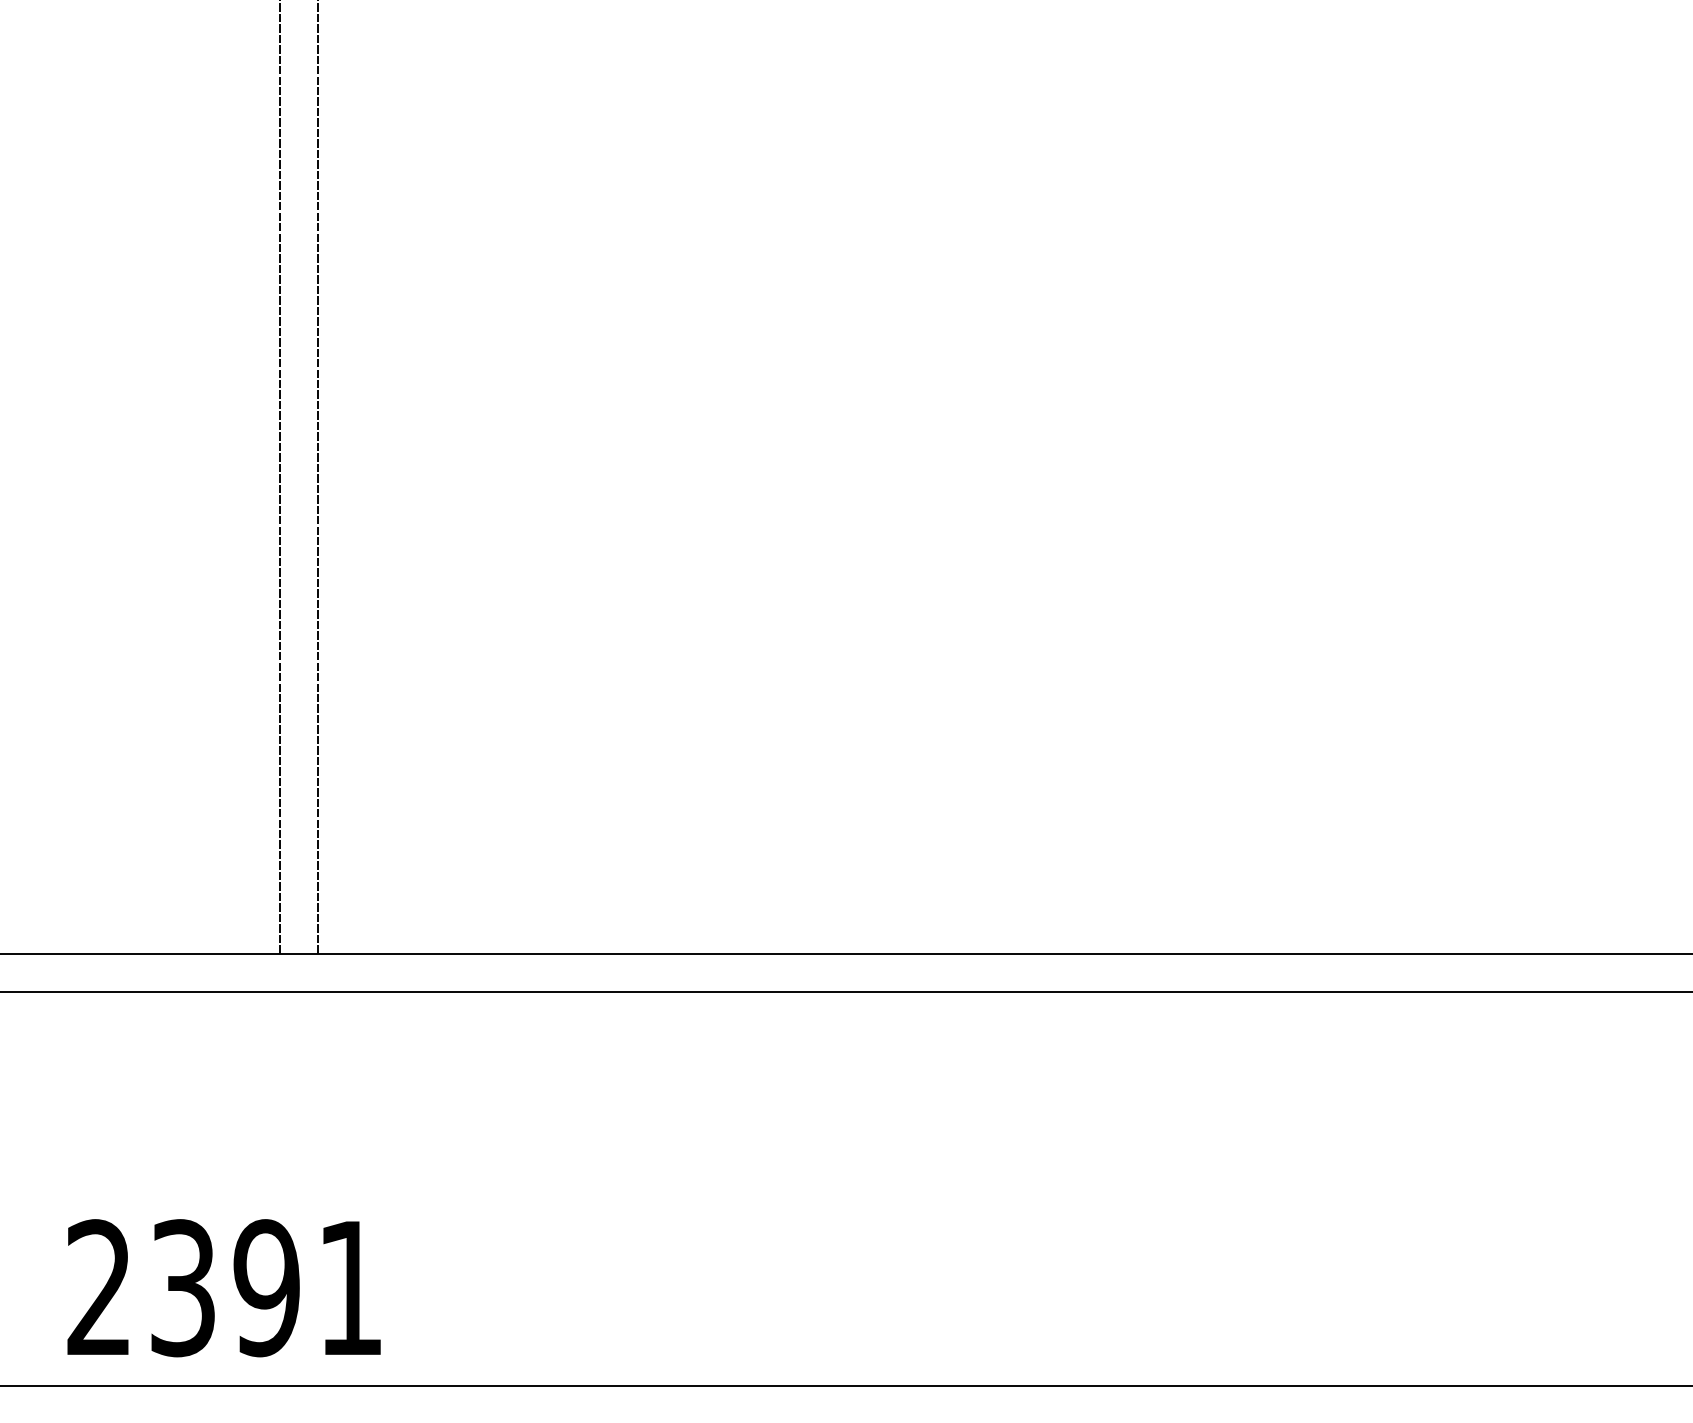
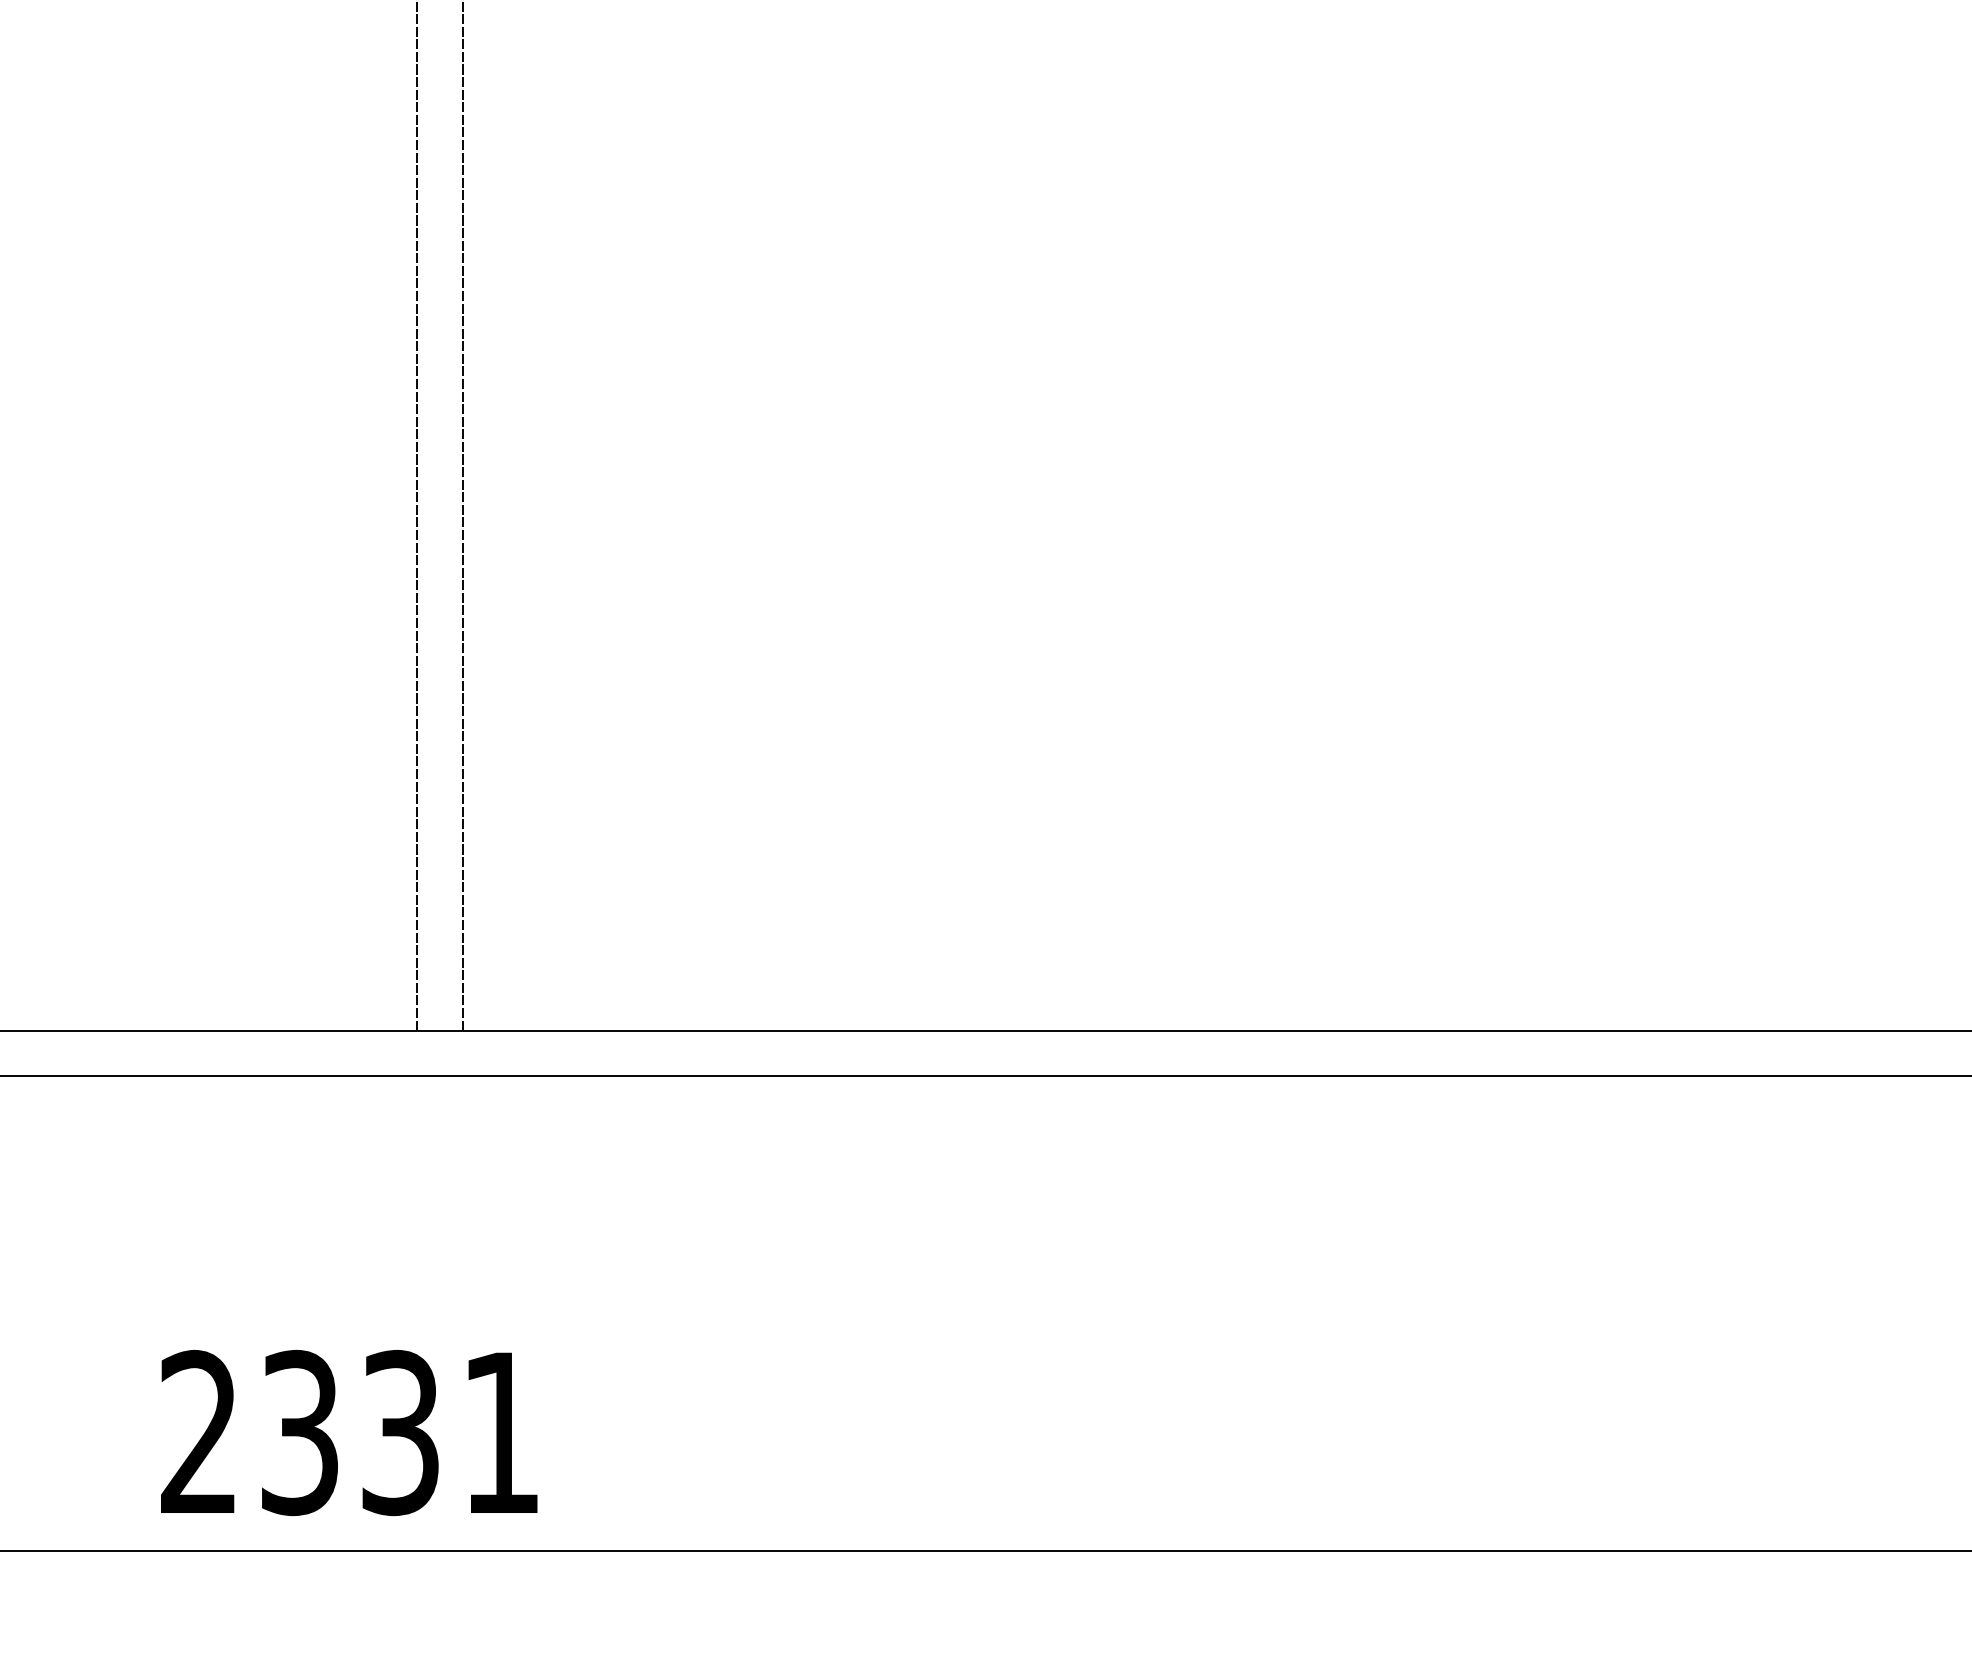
text: (266, 1288) -> (400, 1433), 2391 -> 2331

